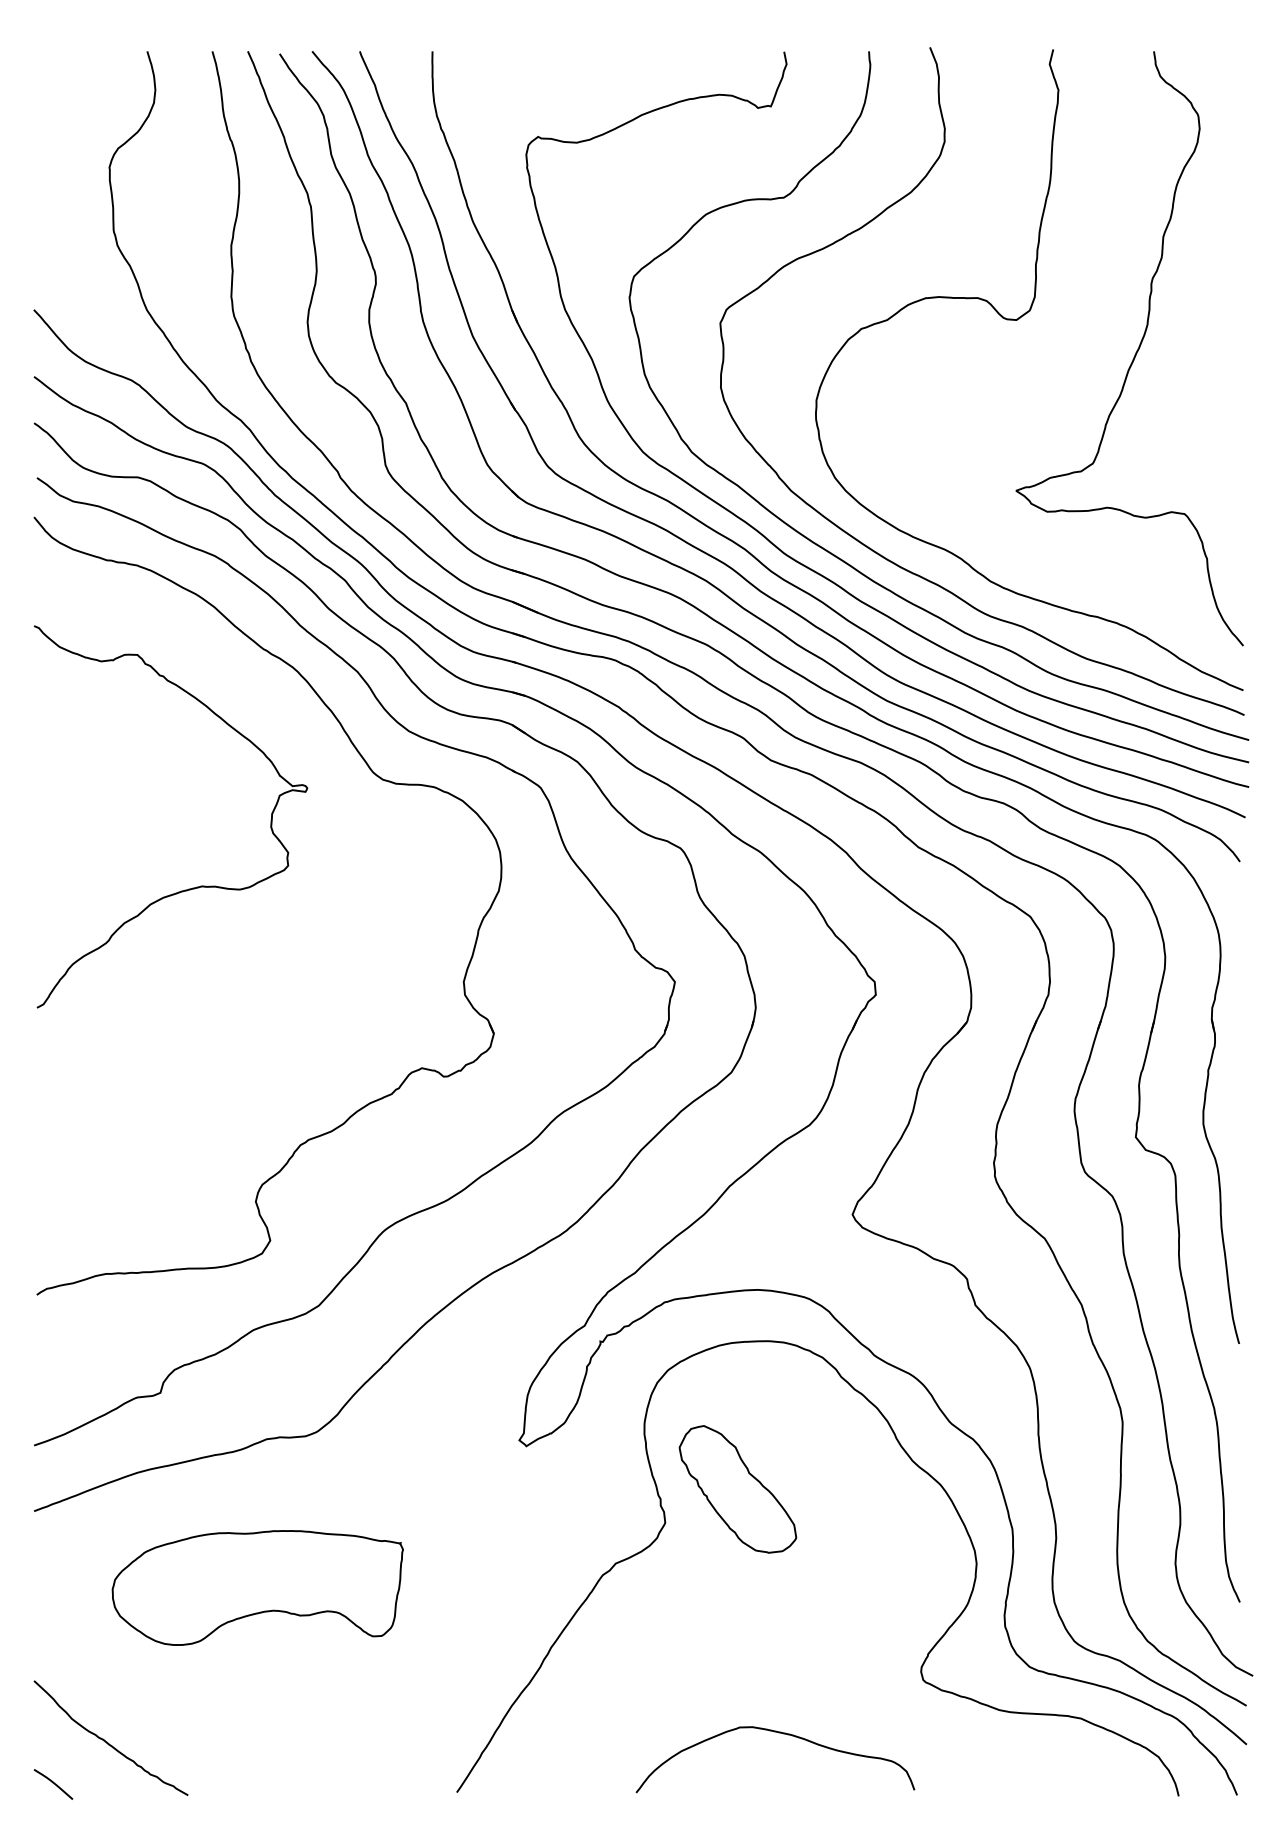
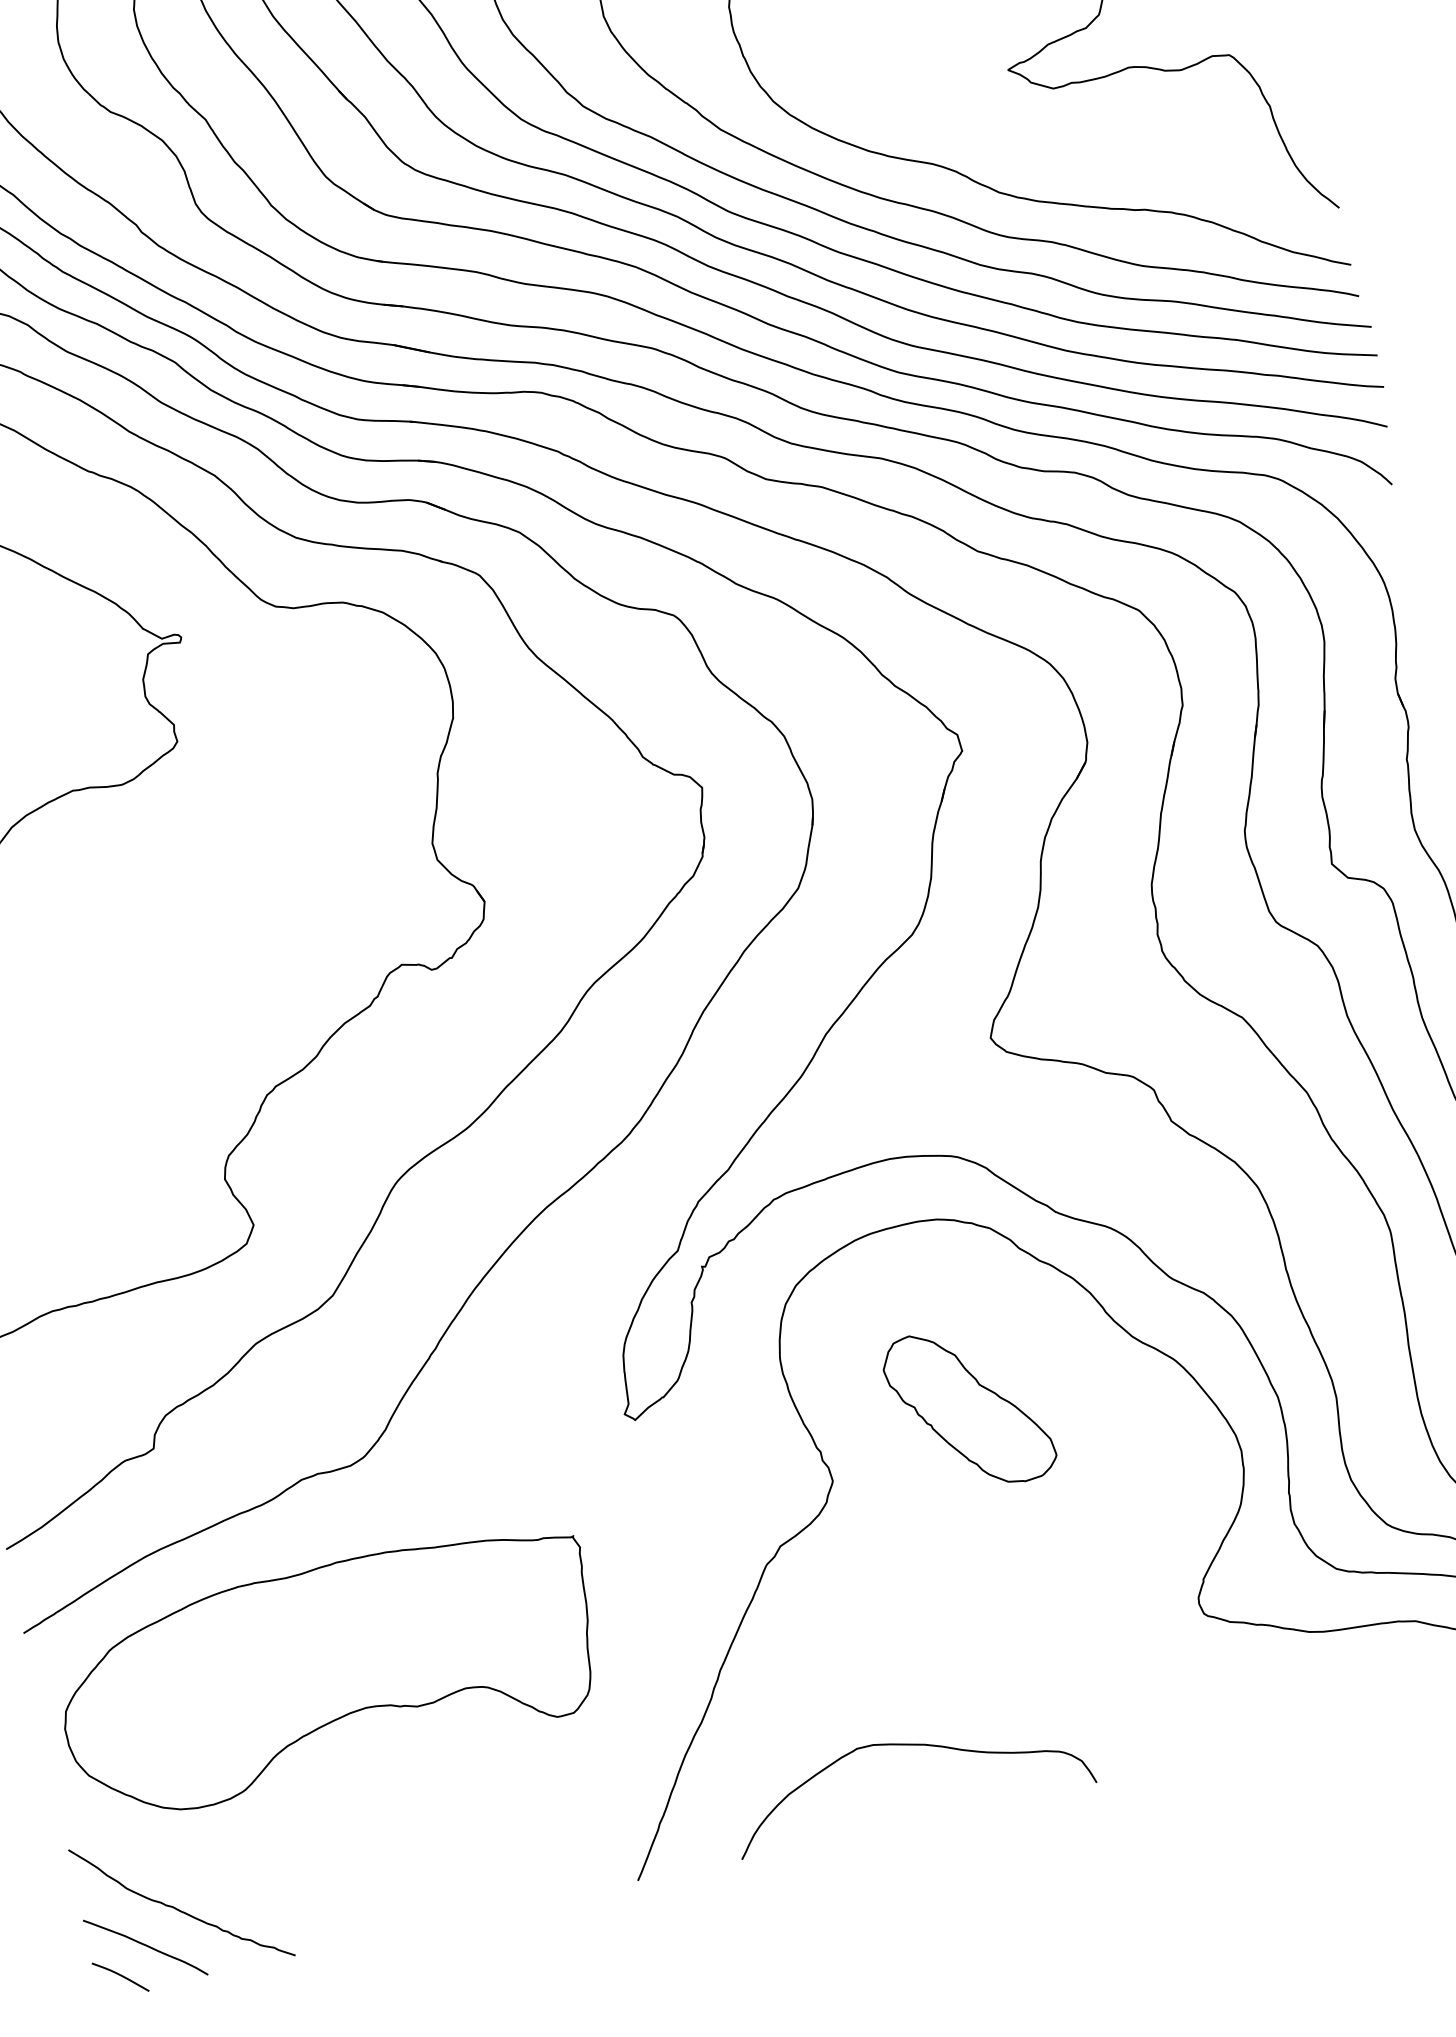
part: (737, 1489) -> (968, 1408), moved
part: (257, 1587) -> (329, 1671), size x1.43
curve: (778, 1733) -> (908, 1746), moved
curve: (76, 1764) -> (144, 1945), added

